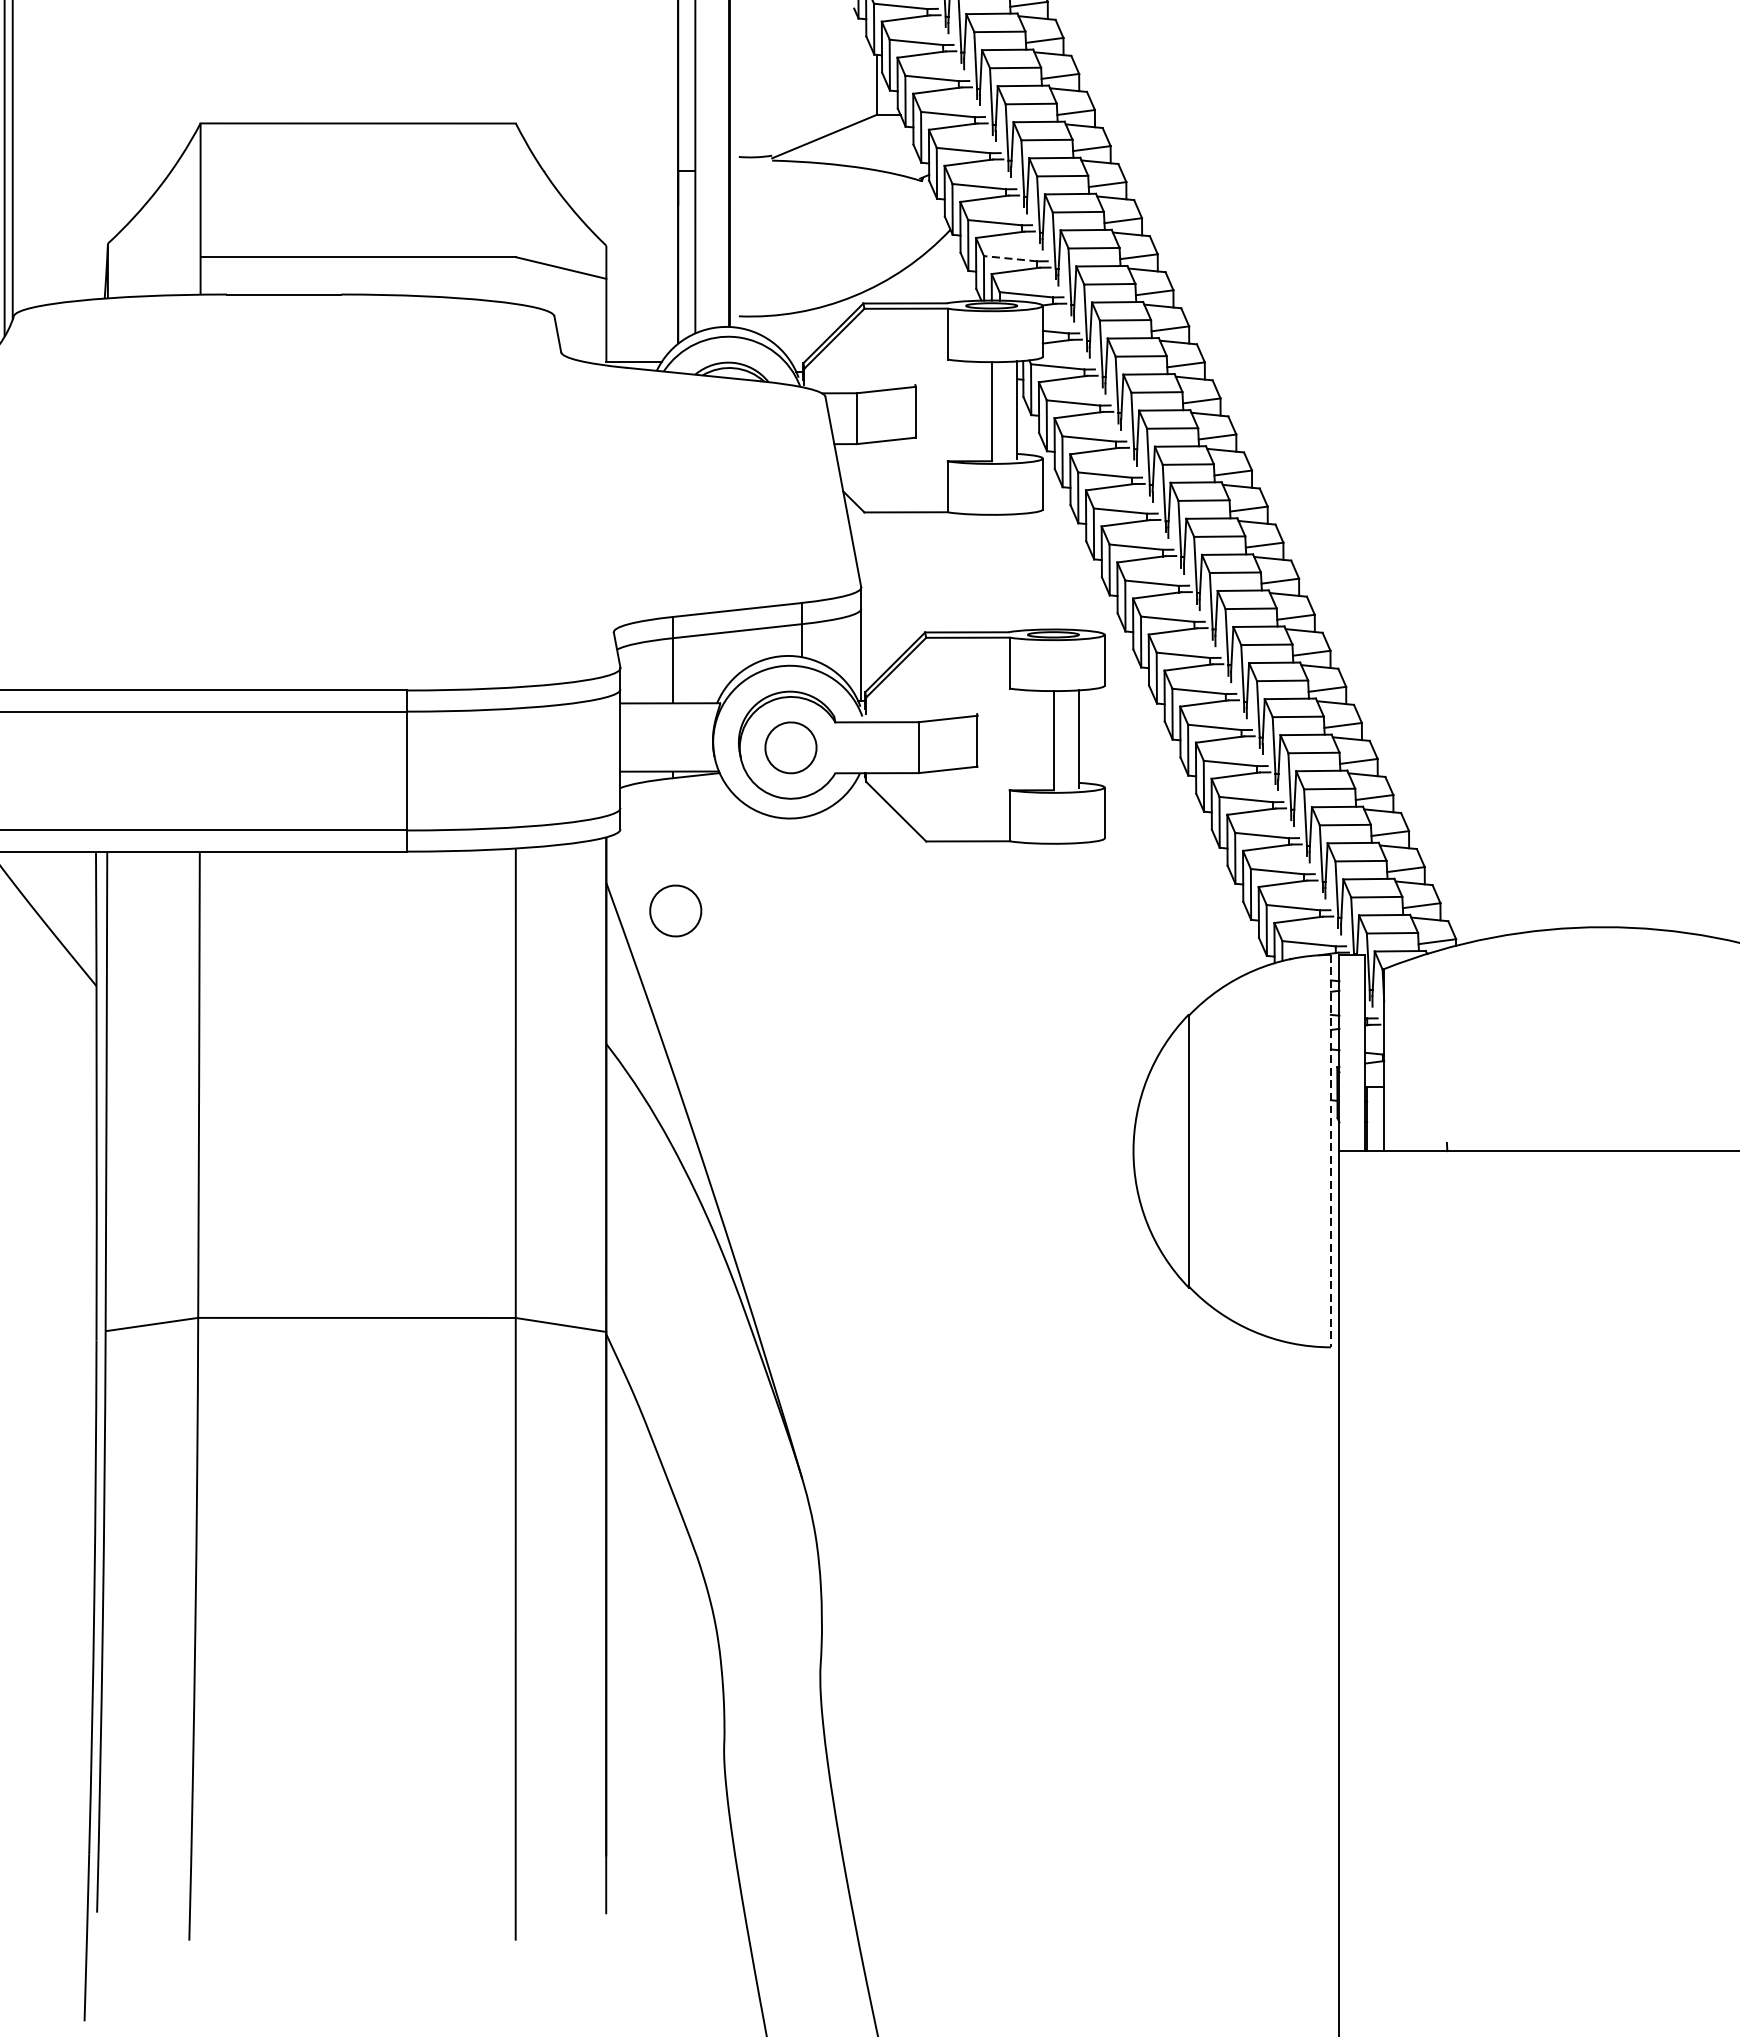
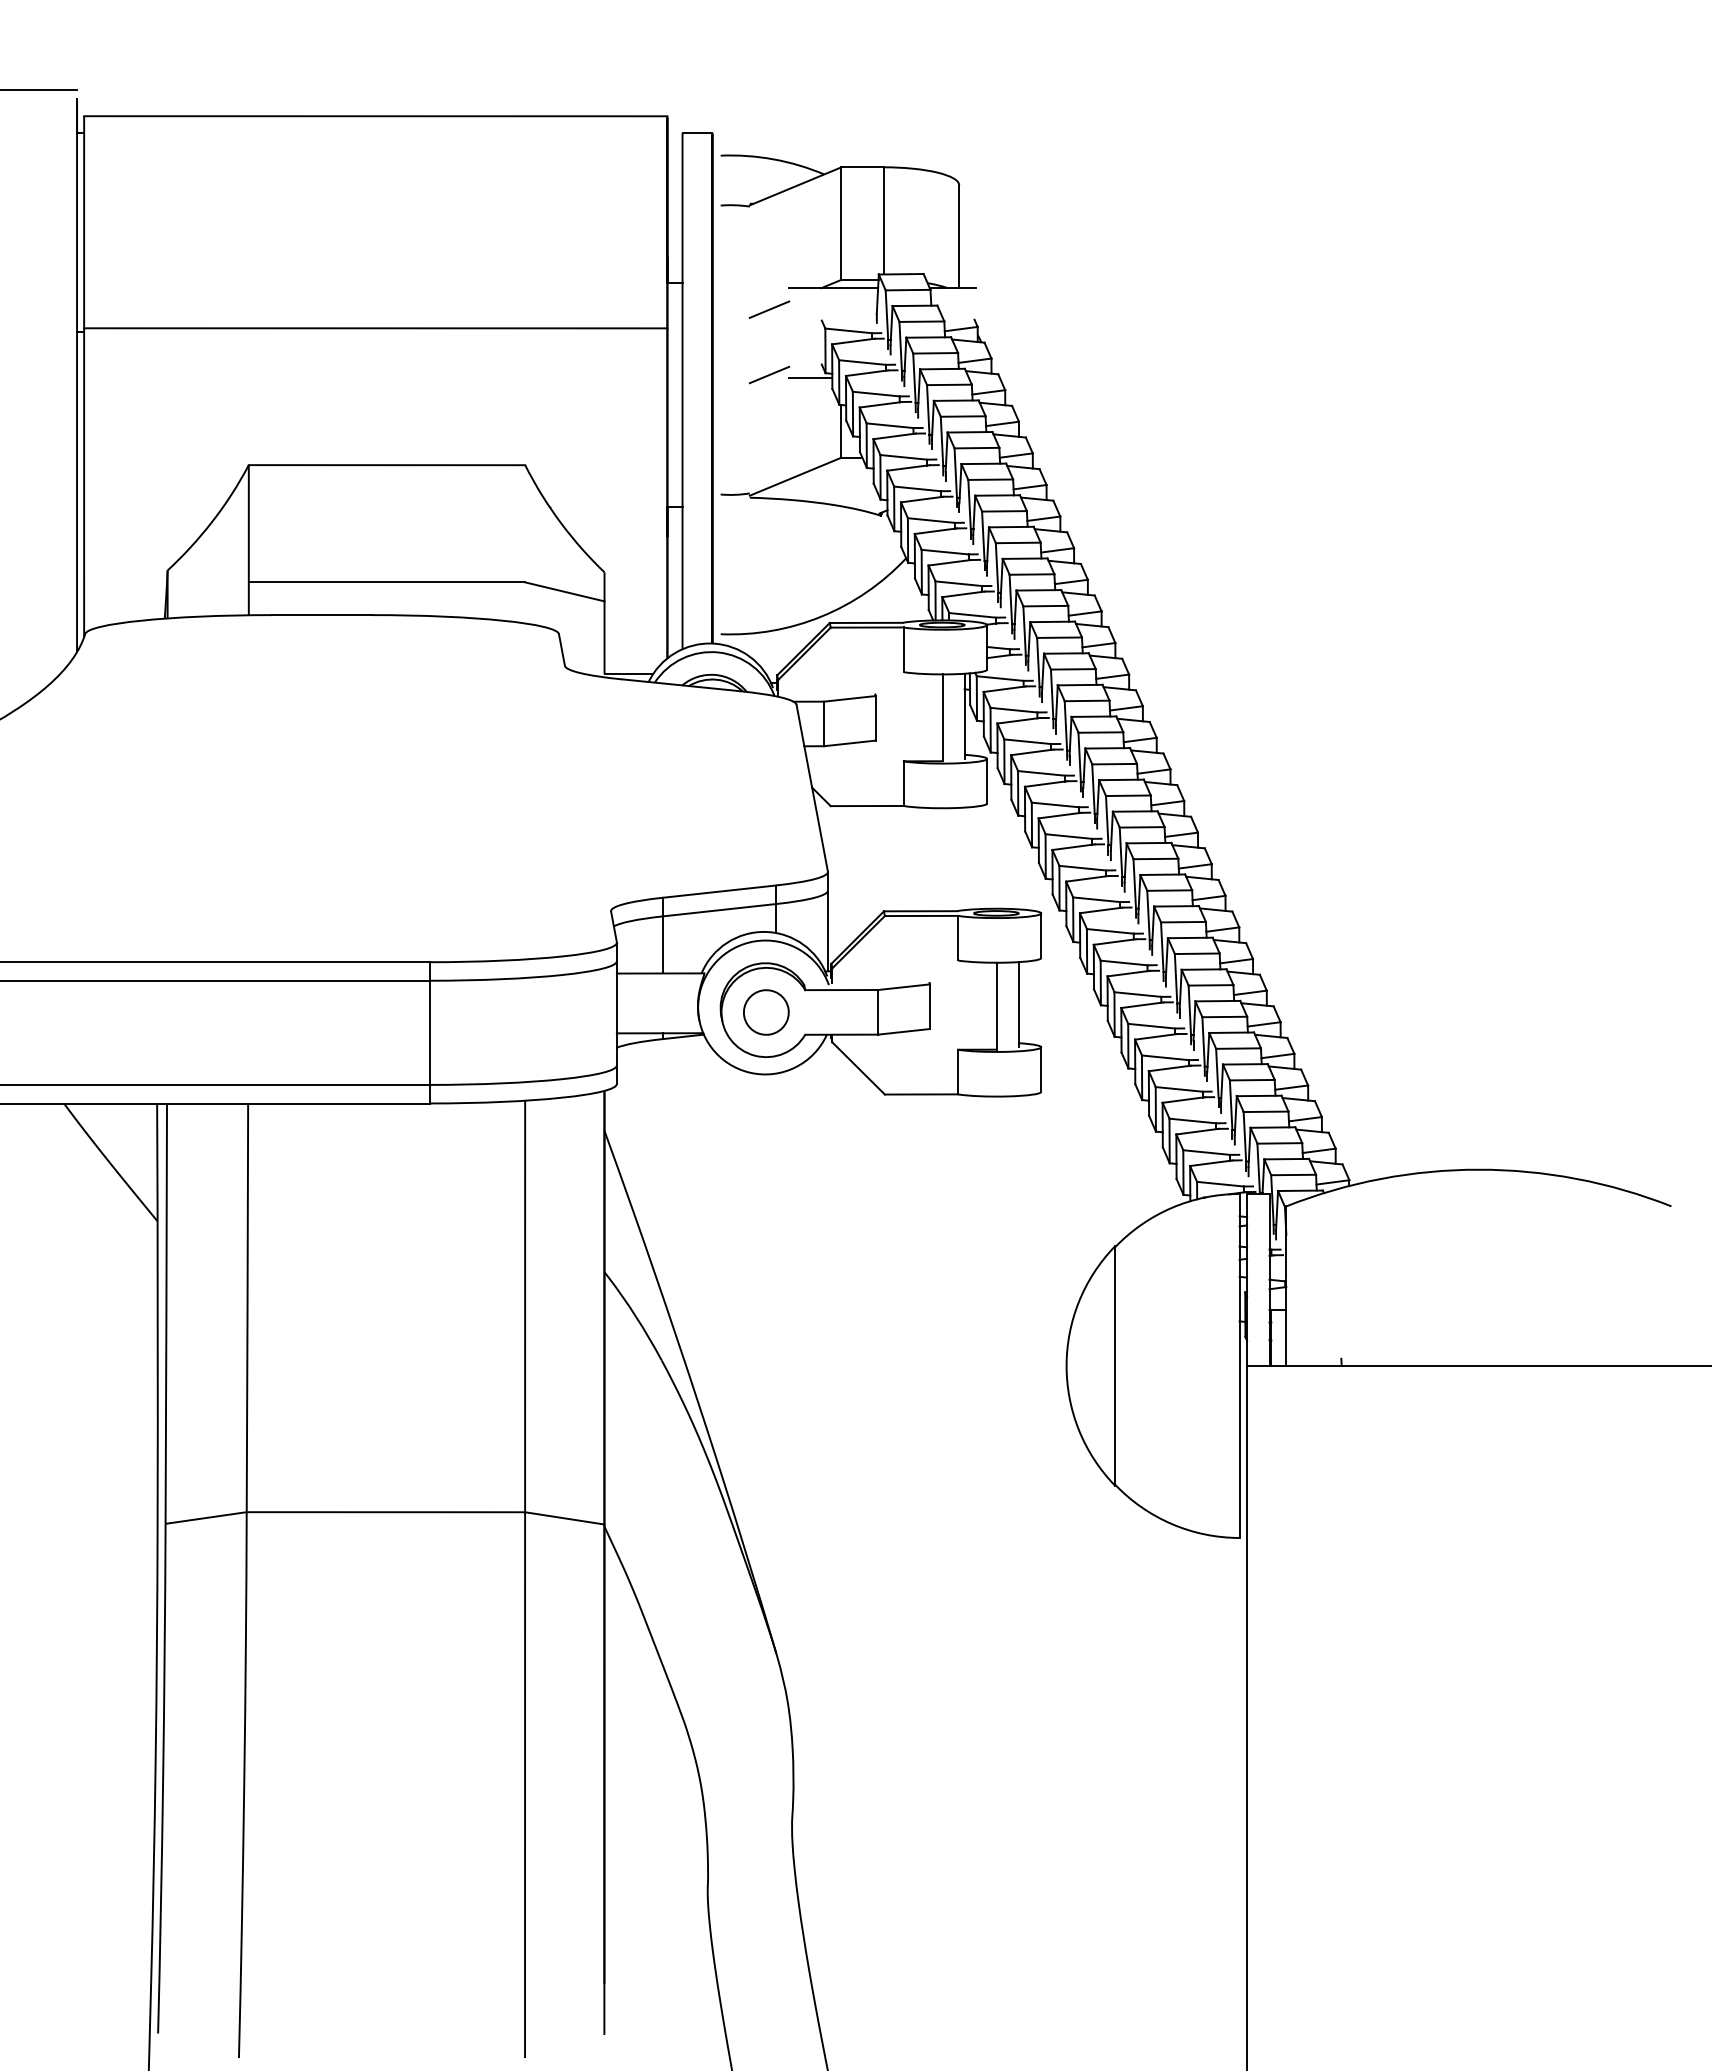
line: (794, 20) -> (769, 374), added
line: (841, 23) -> (810, 377), added
line: (1010, 258) -> (958, 583), dashed -> solid
part: (675, 911) -> (665, 1155), removed
line: (1330, 1150) -> (1239, 1365), dashed -> solid

